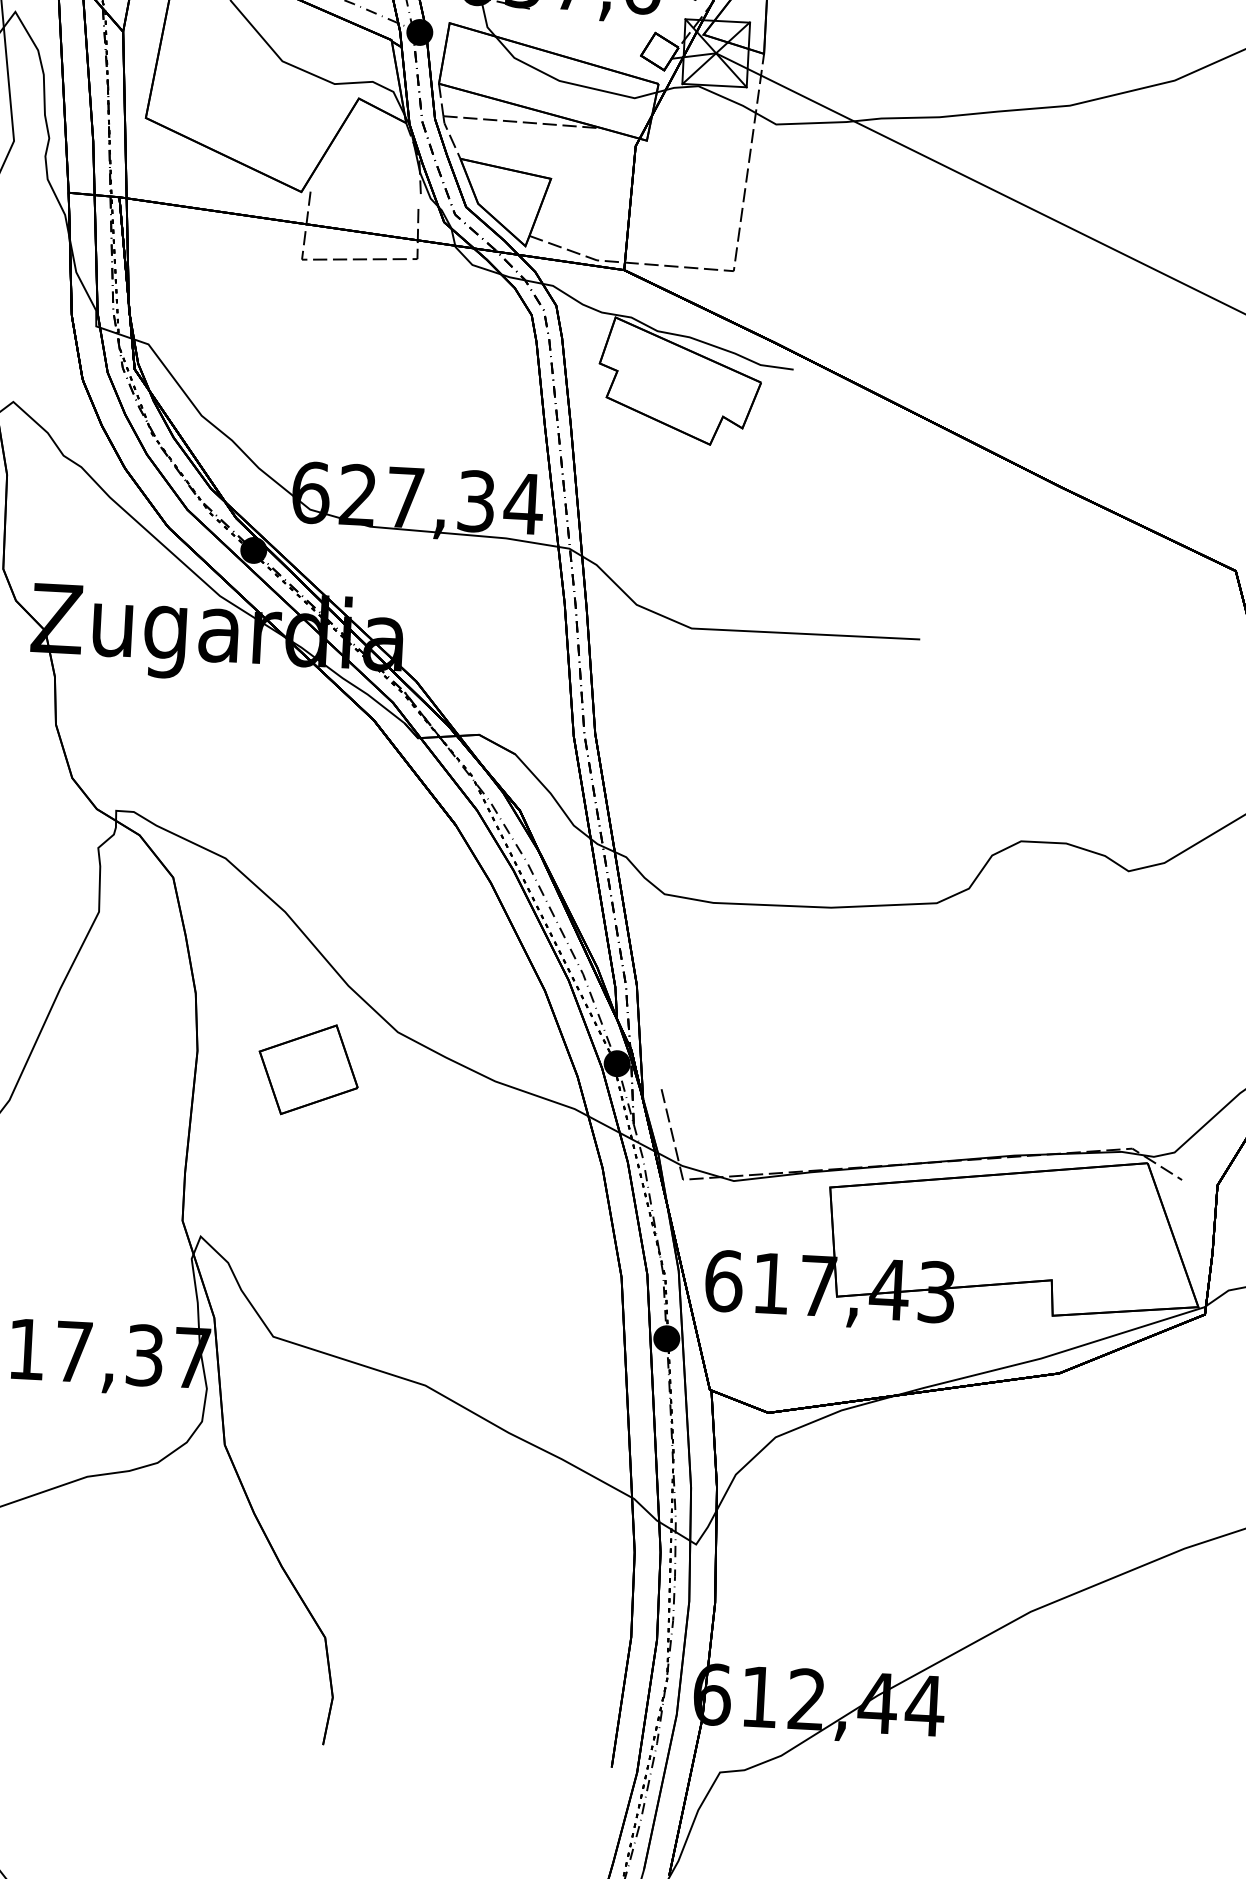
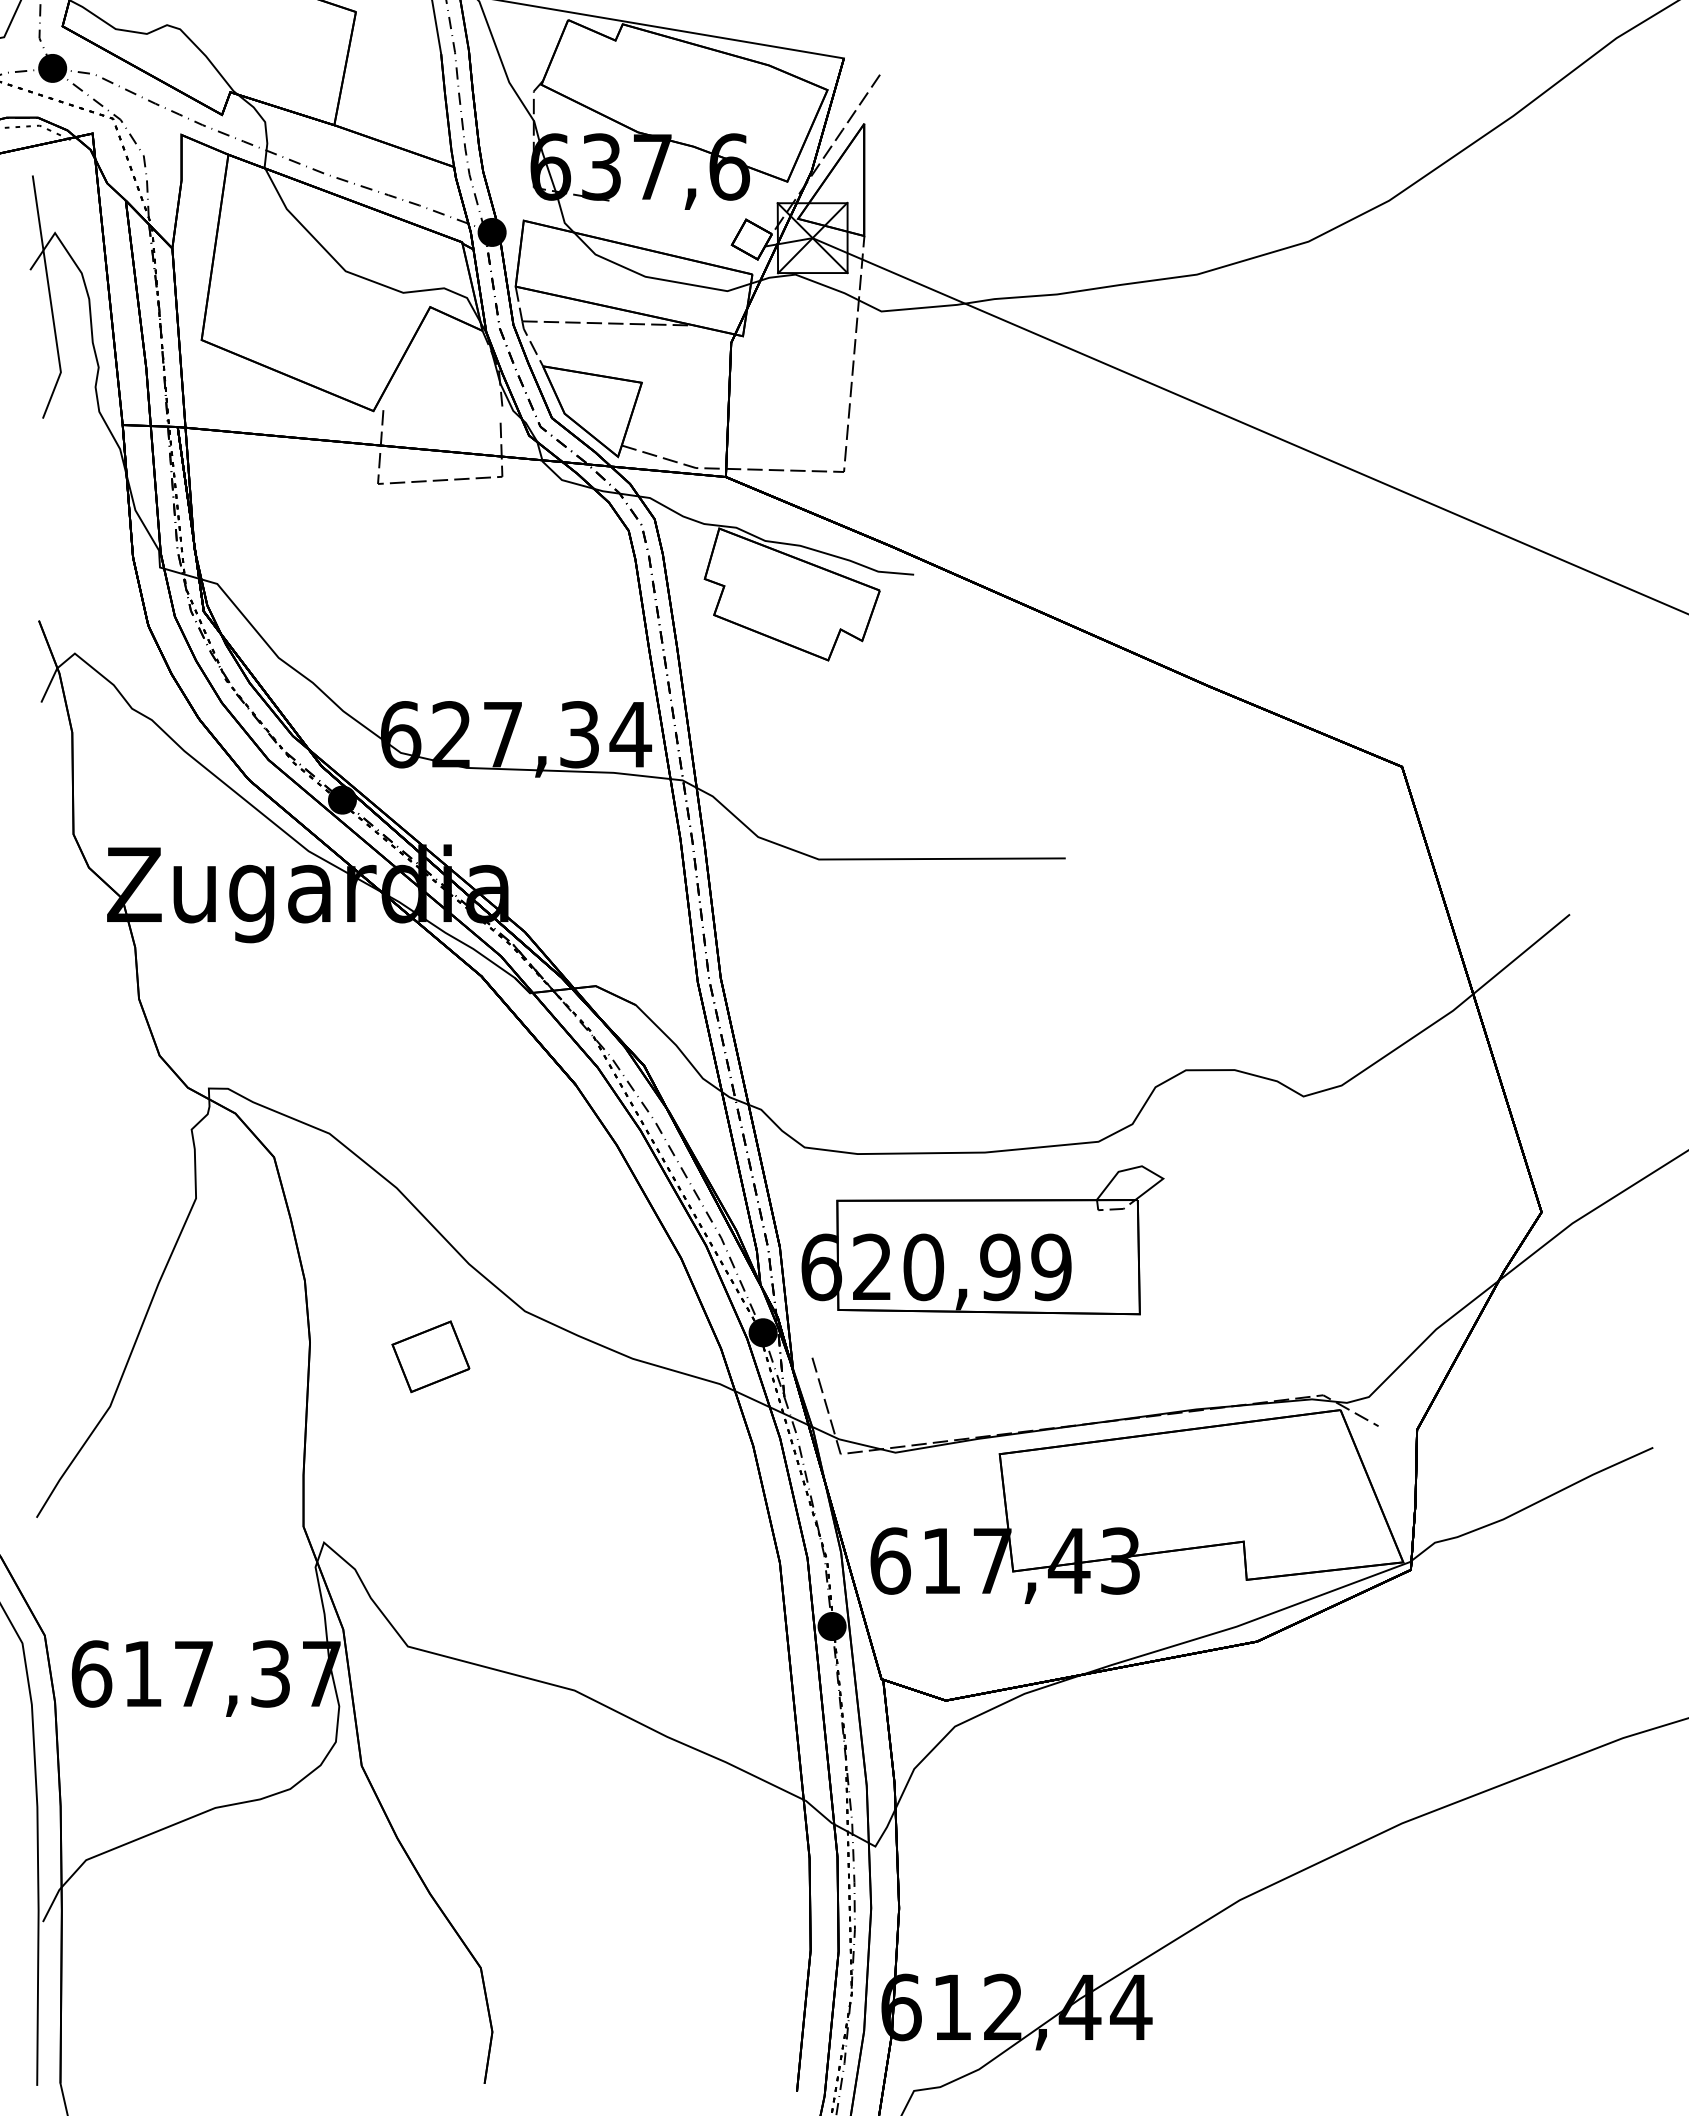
part: (824, 988) -> (982, 1240), added
part: (308, 1069) -> (430, 1356), size x0.71

